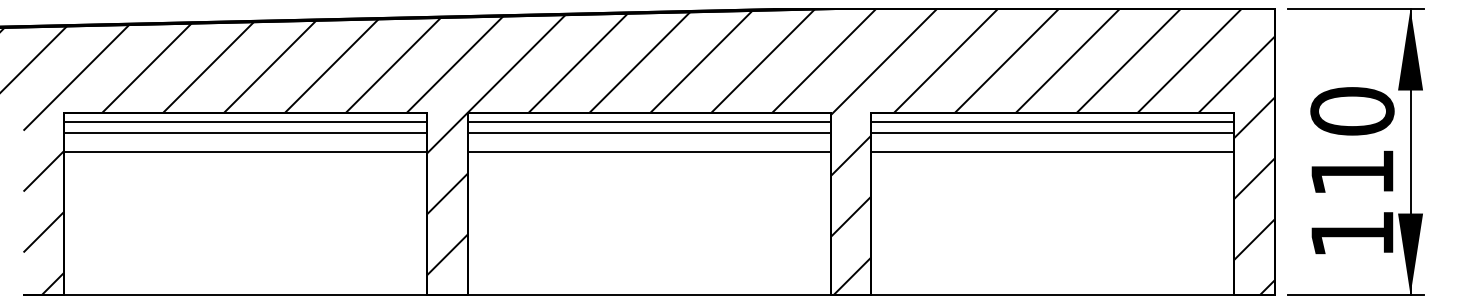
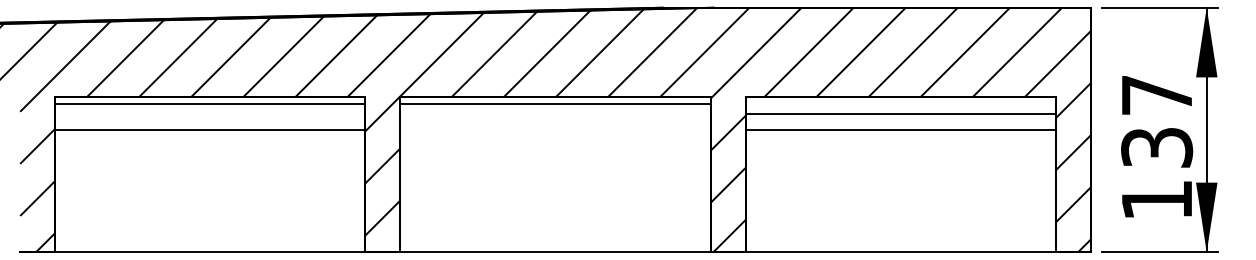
line: (1052, 122) -> (900, 104), removed
line: (245, 132) -> (210, 113), removed
line: (649, 132) -> (555, 113), removed
text: (1352, 140) -> (1157, 120), 110 -> 137
line: (649, 151) -> (555, 129), removed

